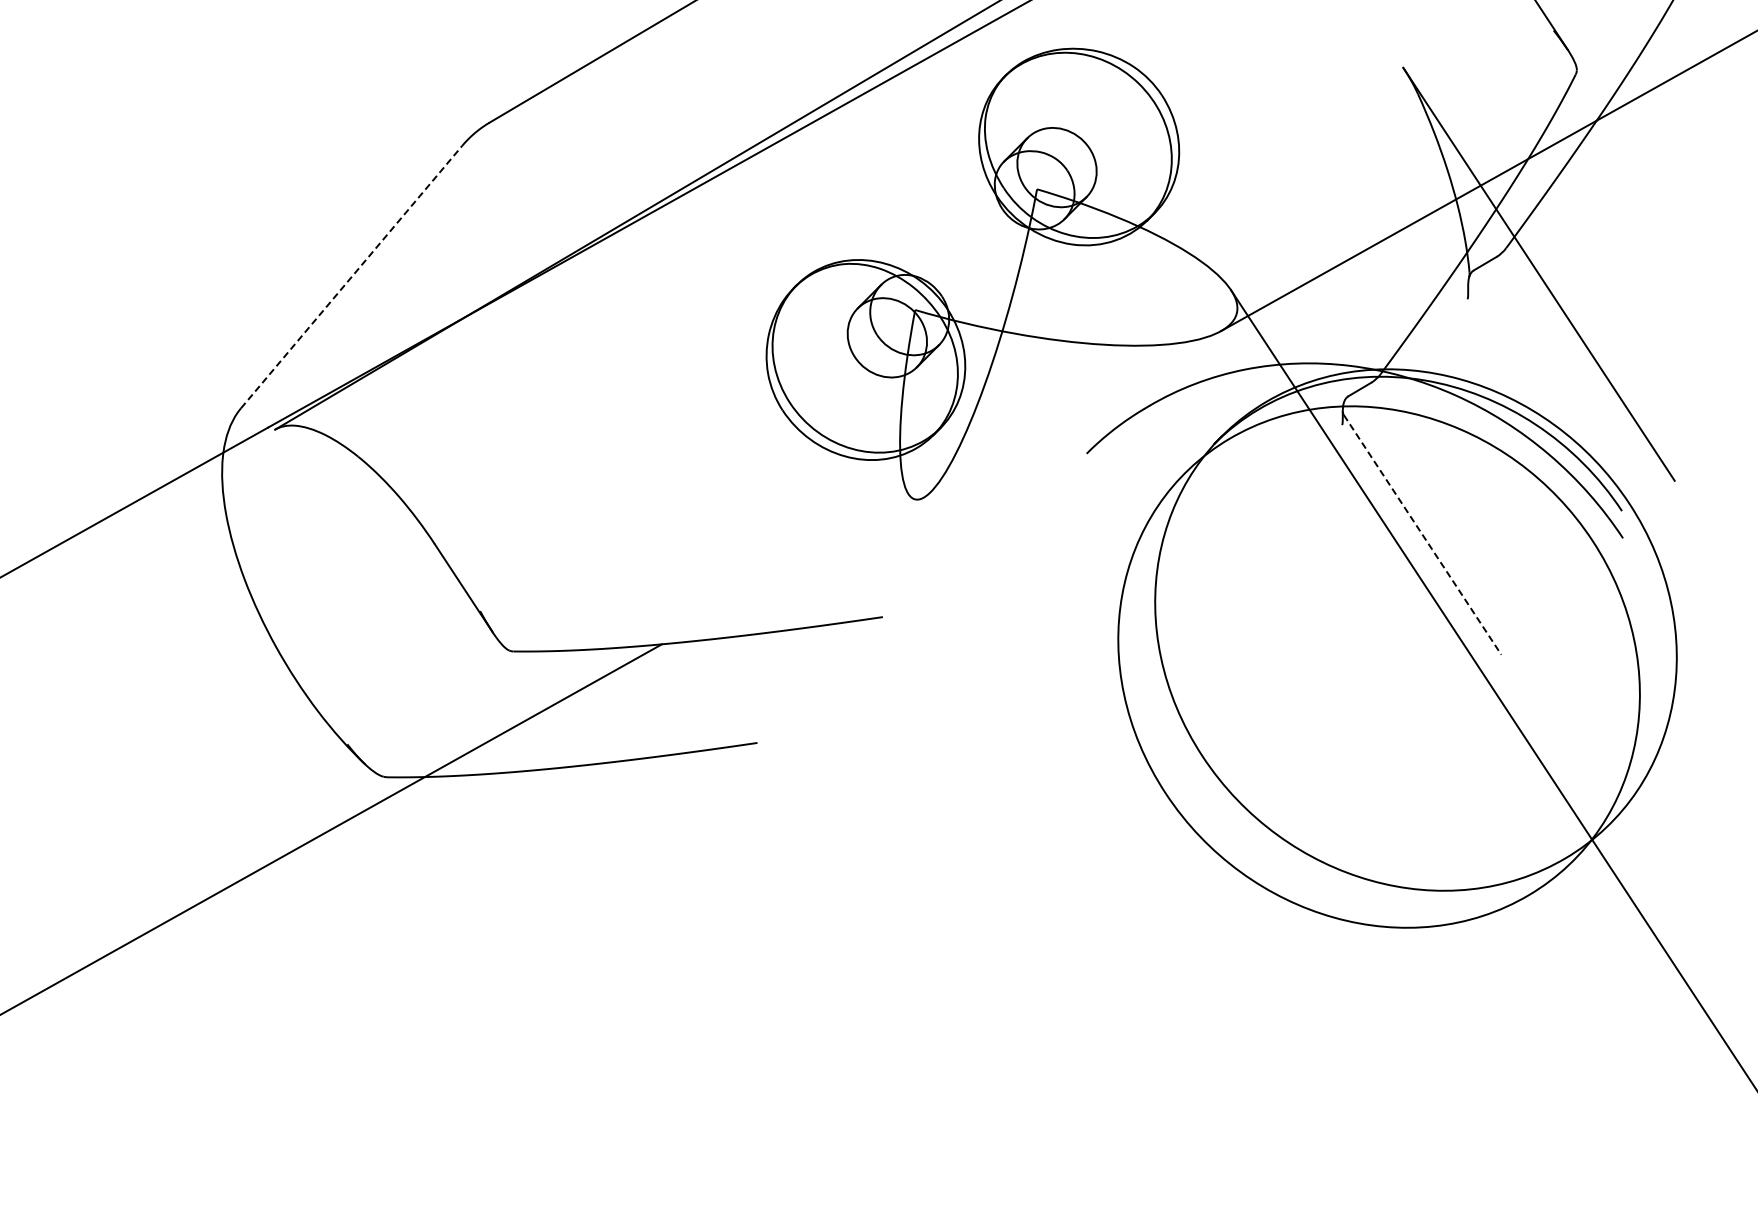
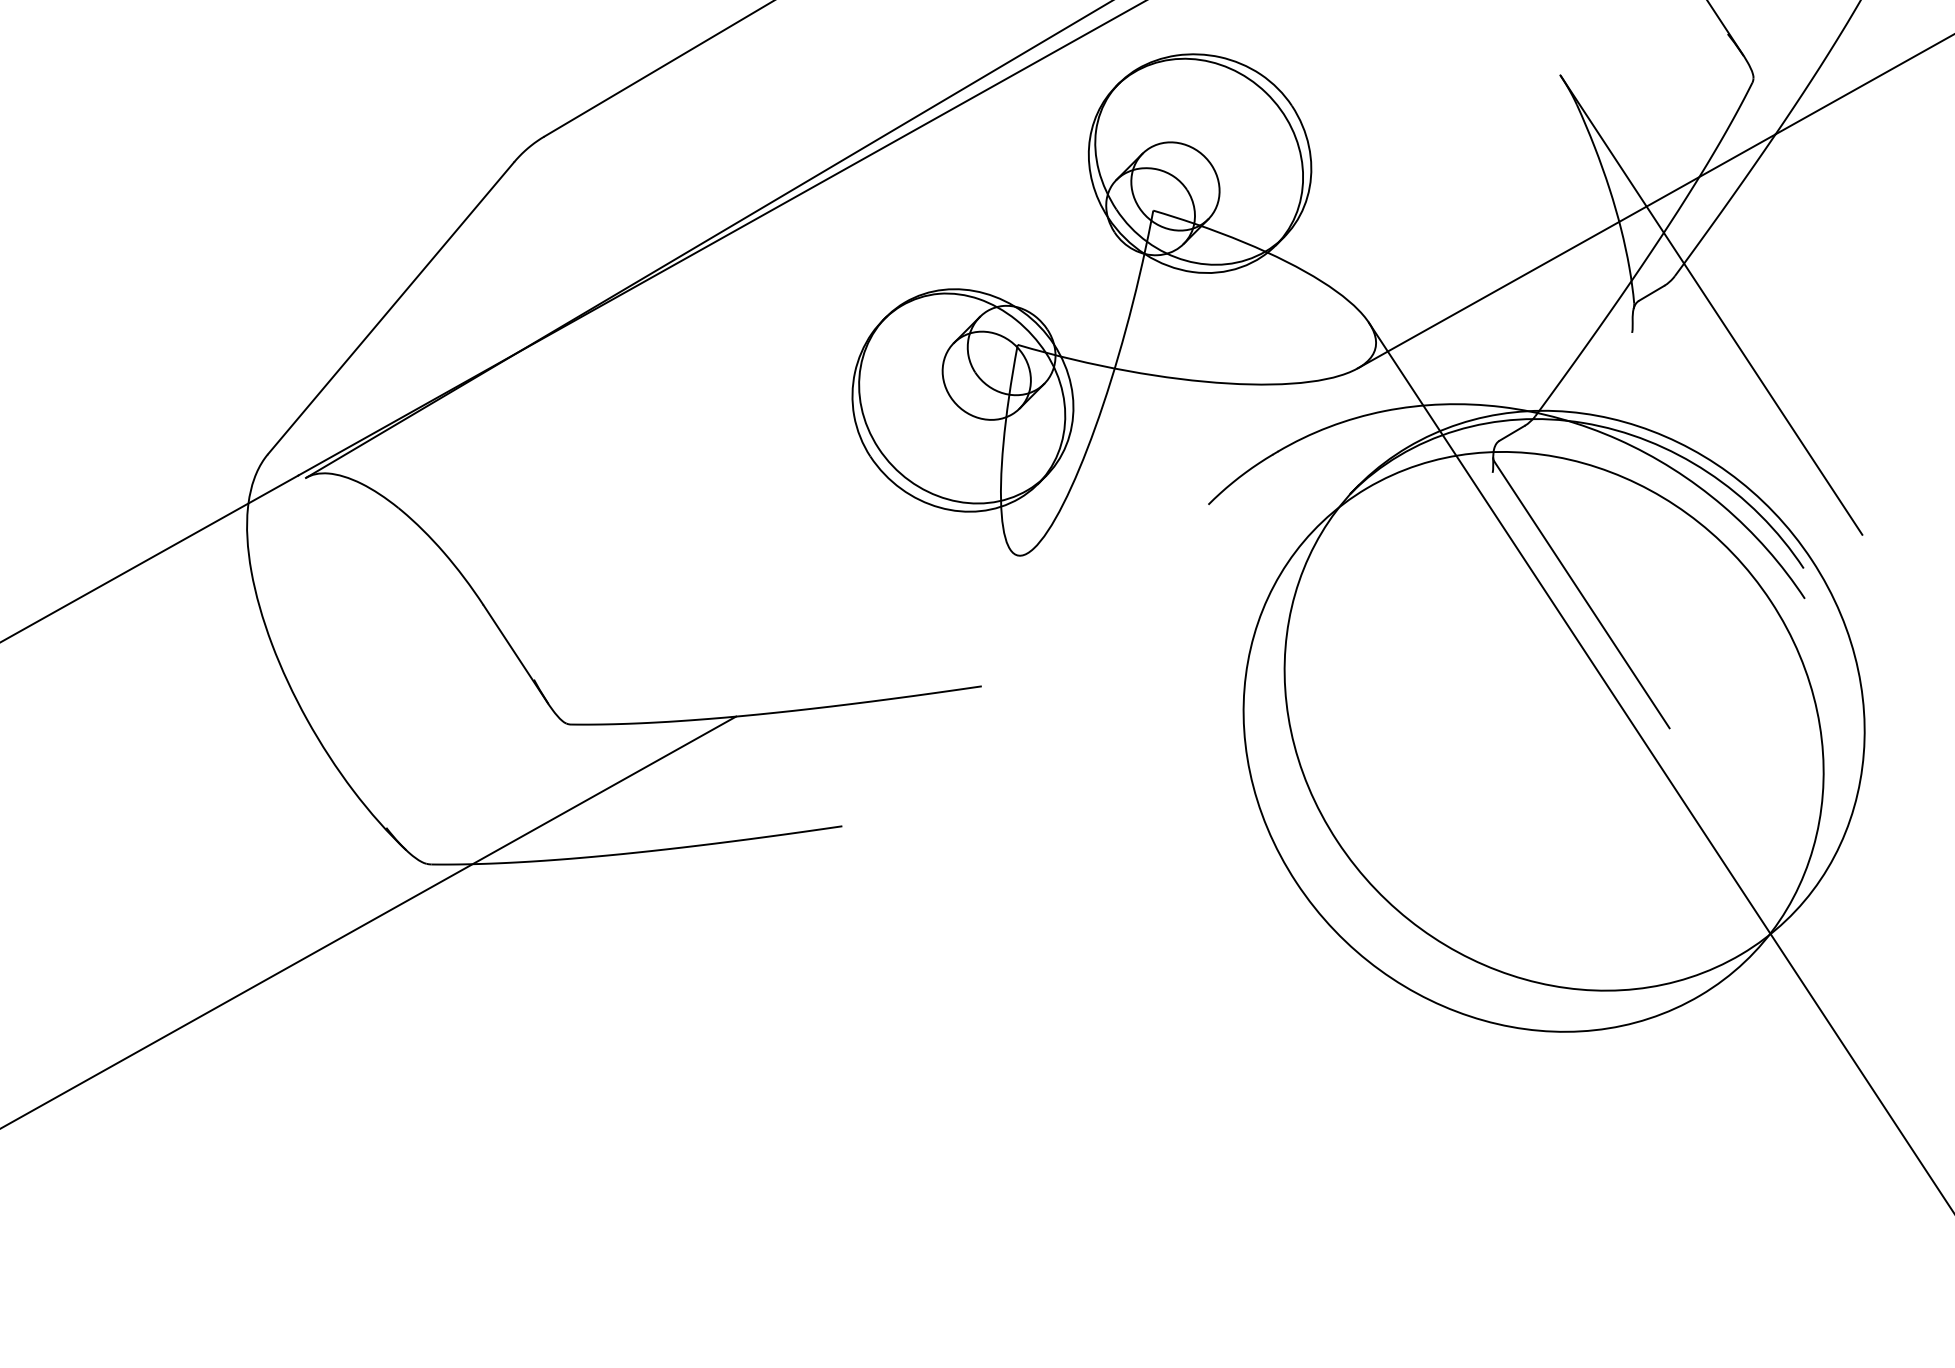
line: (351, 277) -> (390, 308), dashed -> solid
line: (1422, 535) -> (1581, 595), dashed -> solid

